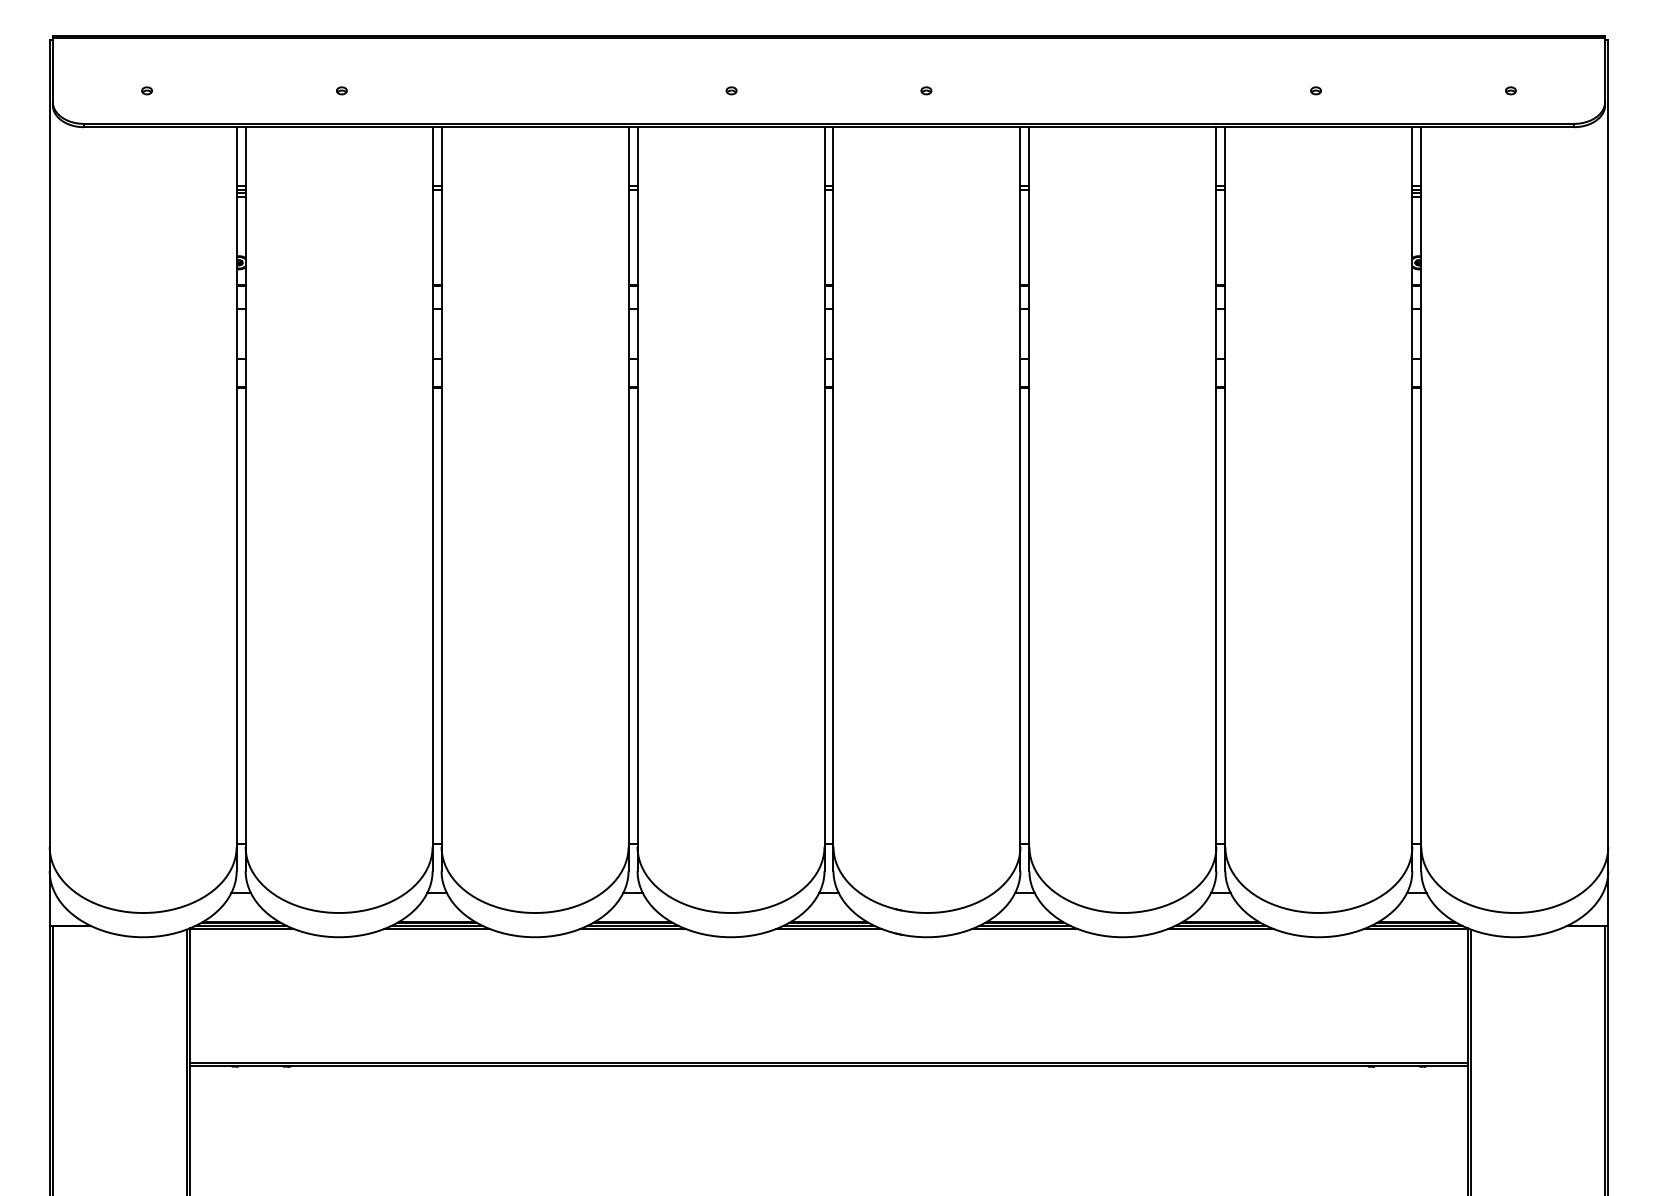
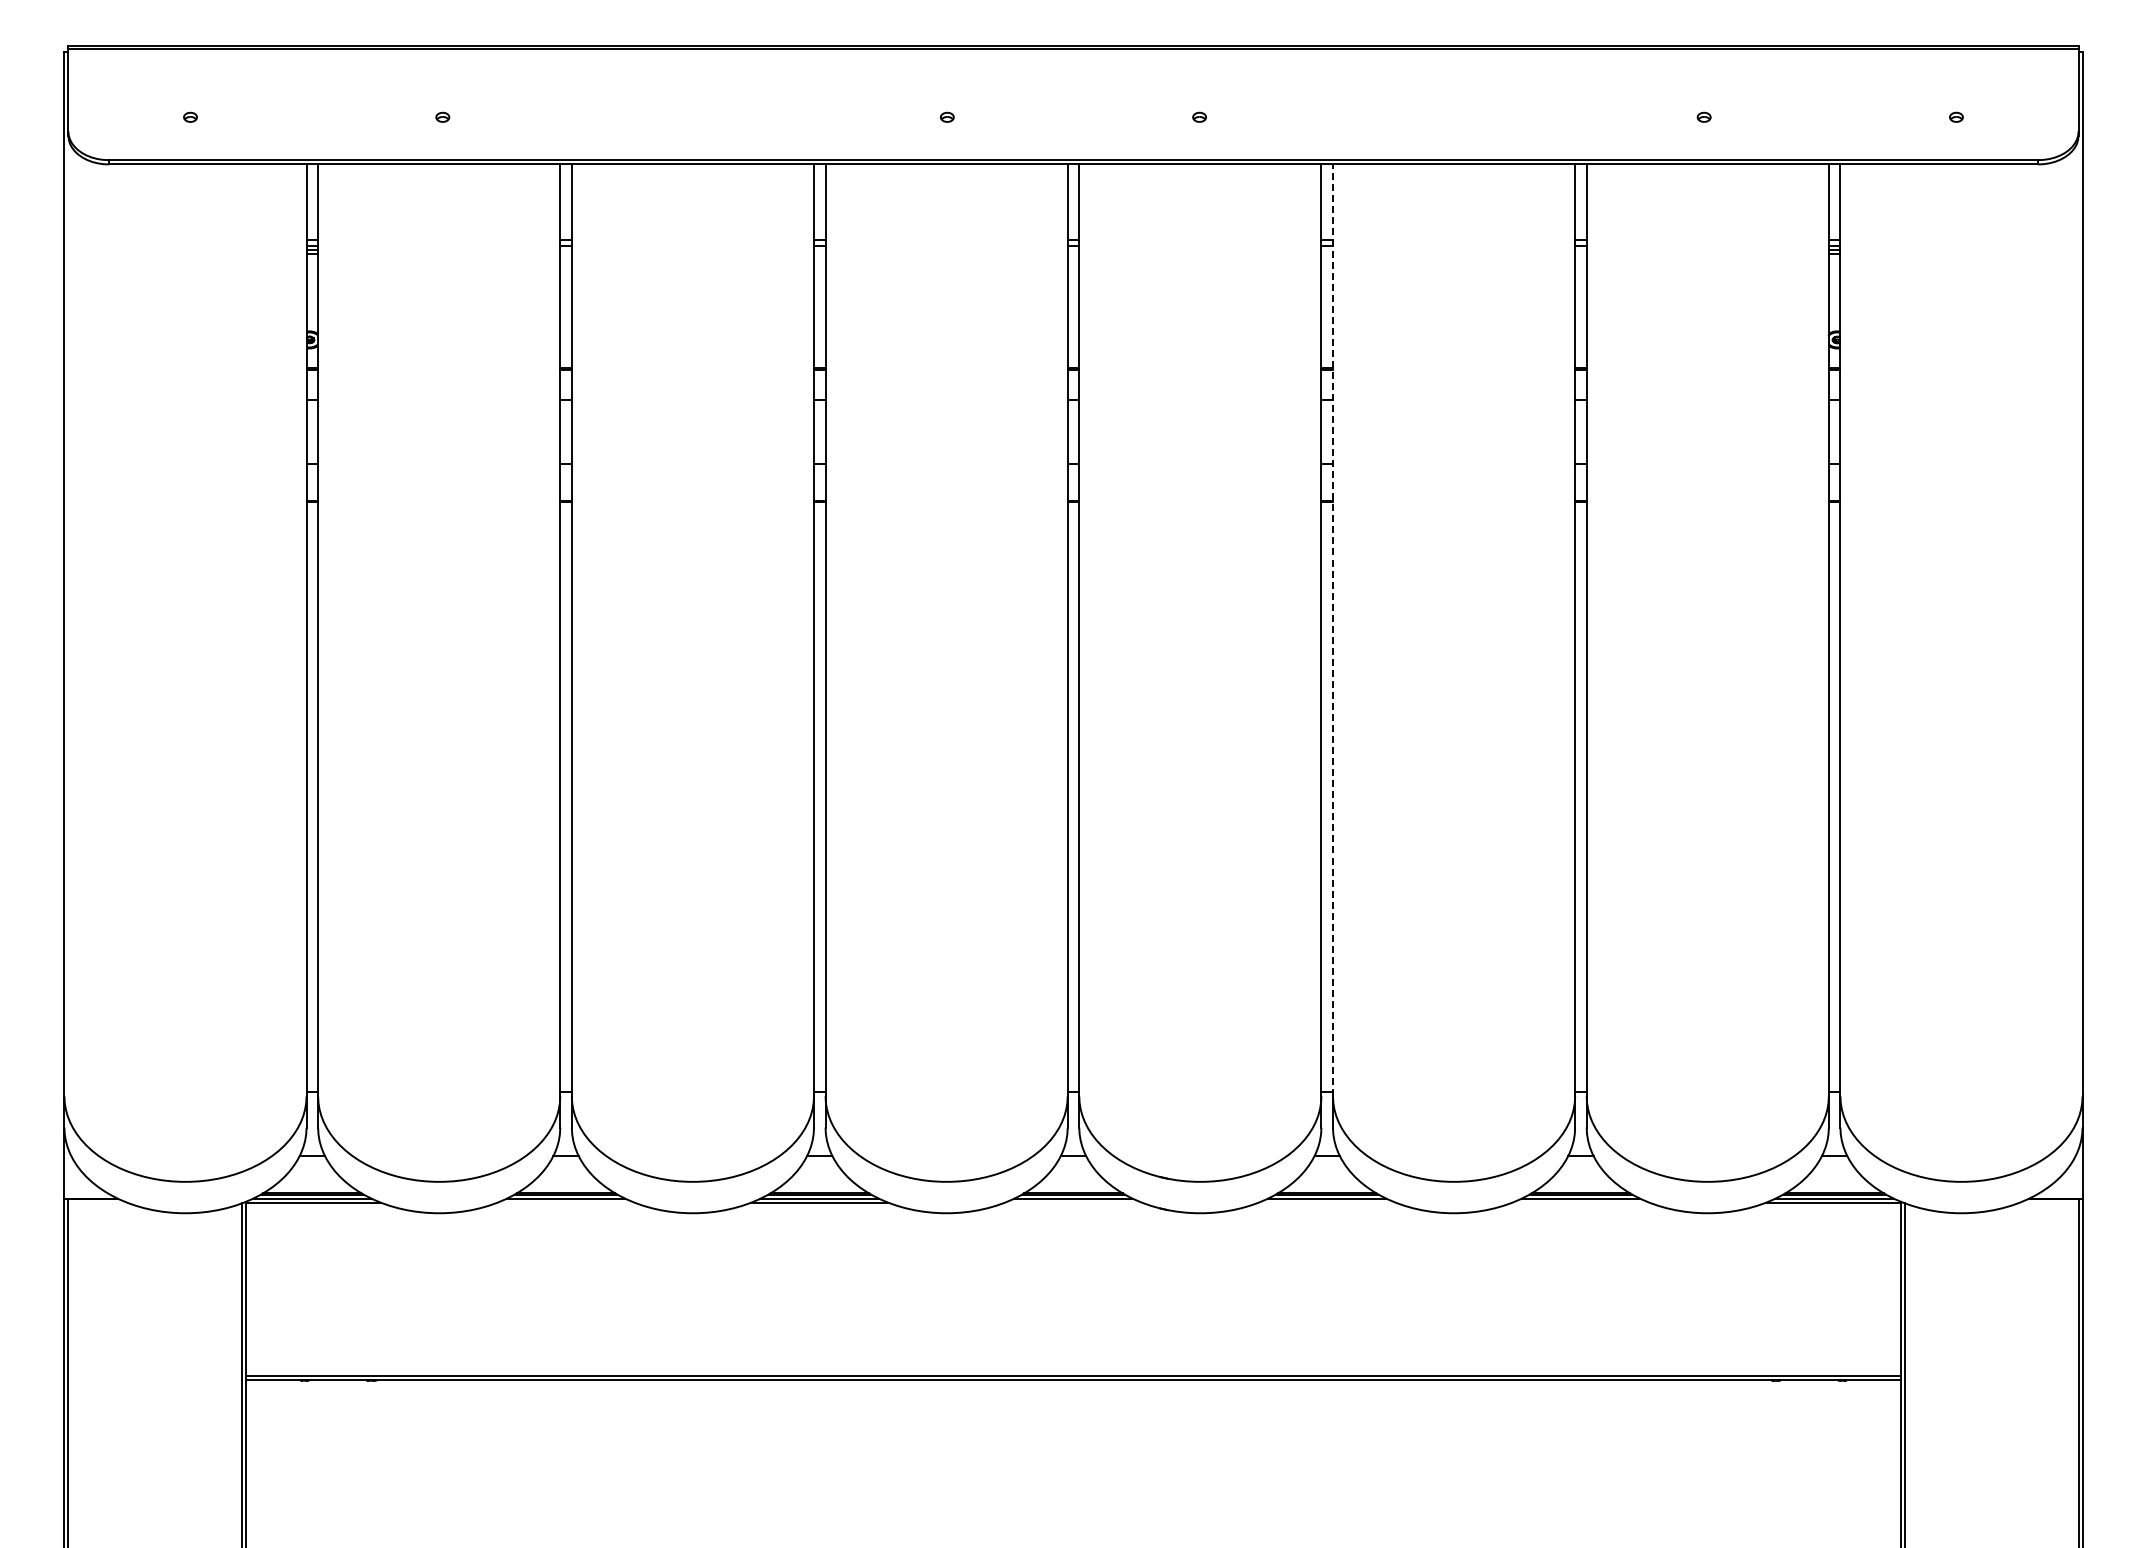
line: (1029, 487) -> (1332, 630), solid -> dashed
line: (436, 928) -> (565, 1202), removed
line: (829, 928) -> (1073, 1202), removed
line: (1025, 928) -> (1327, 1202), removed
line: (1220, 928) -> (1580, 1202), removed

